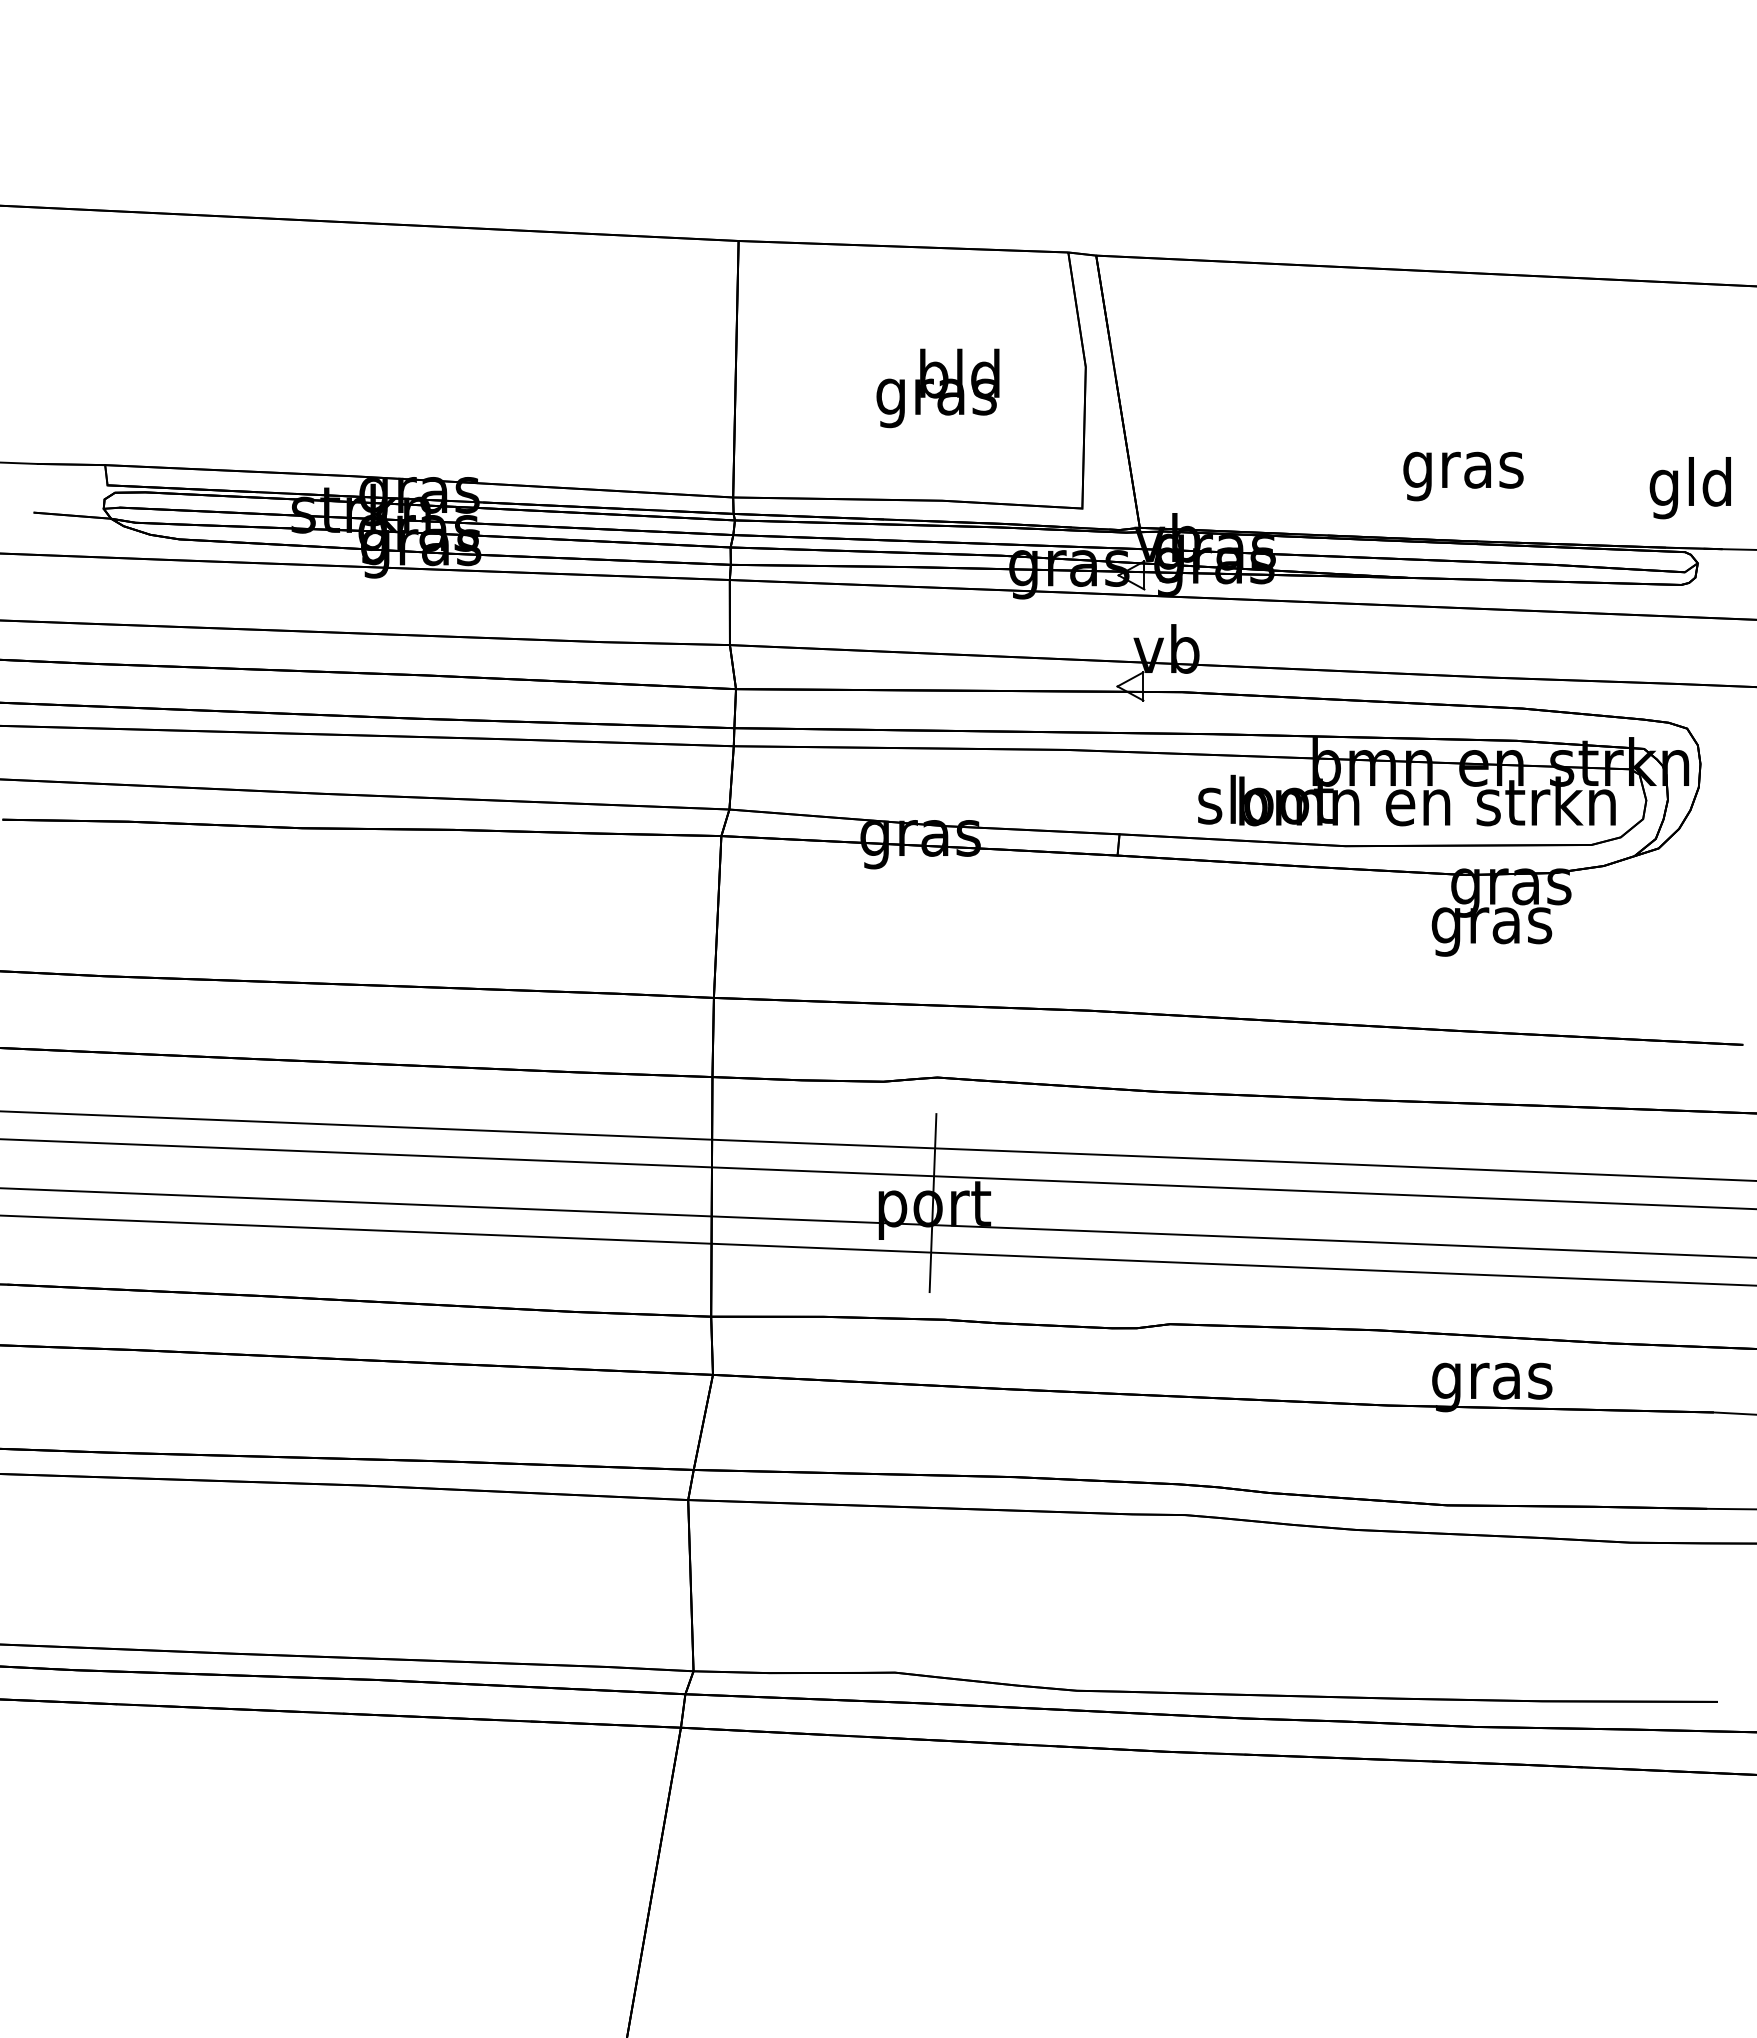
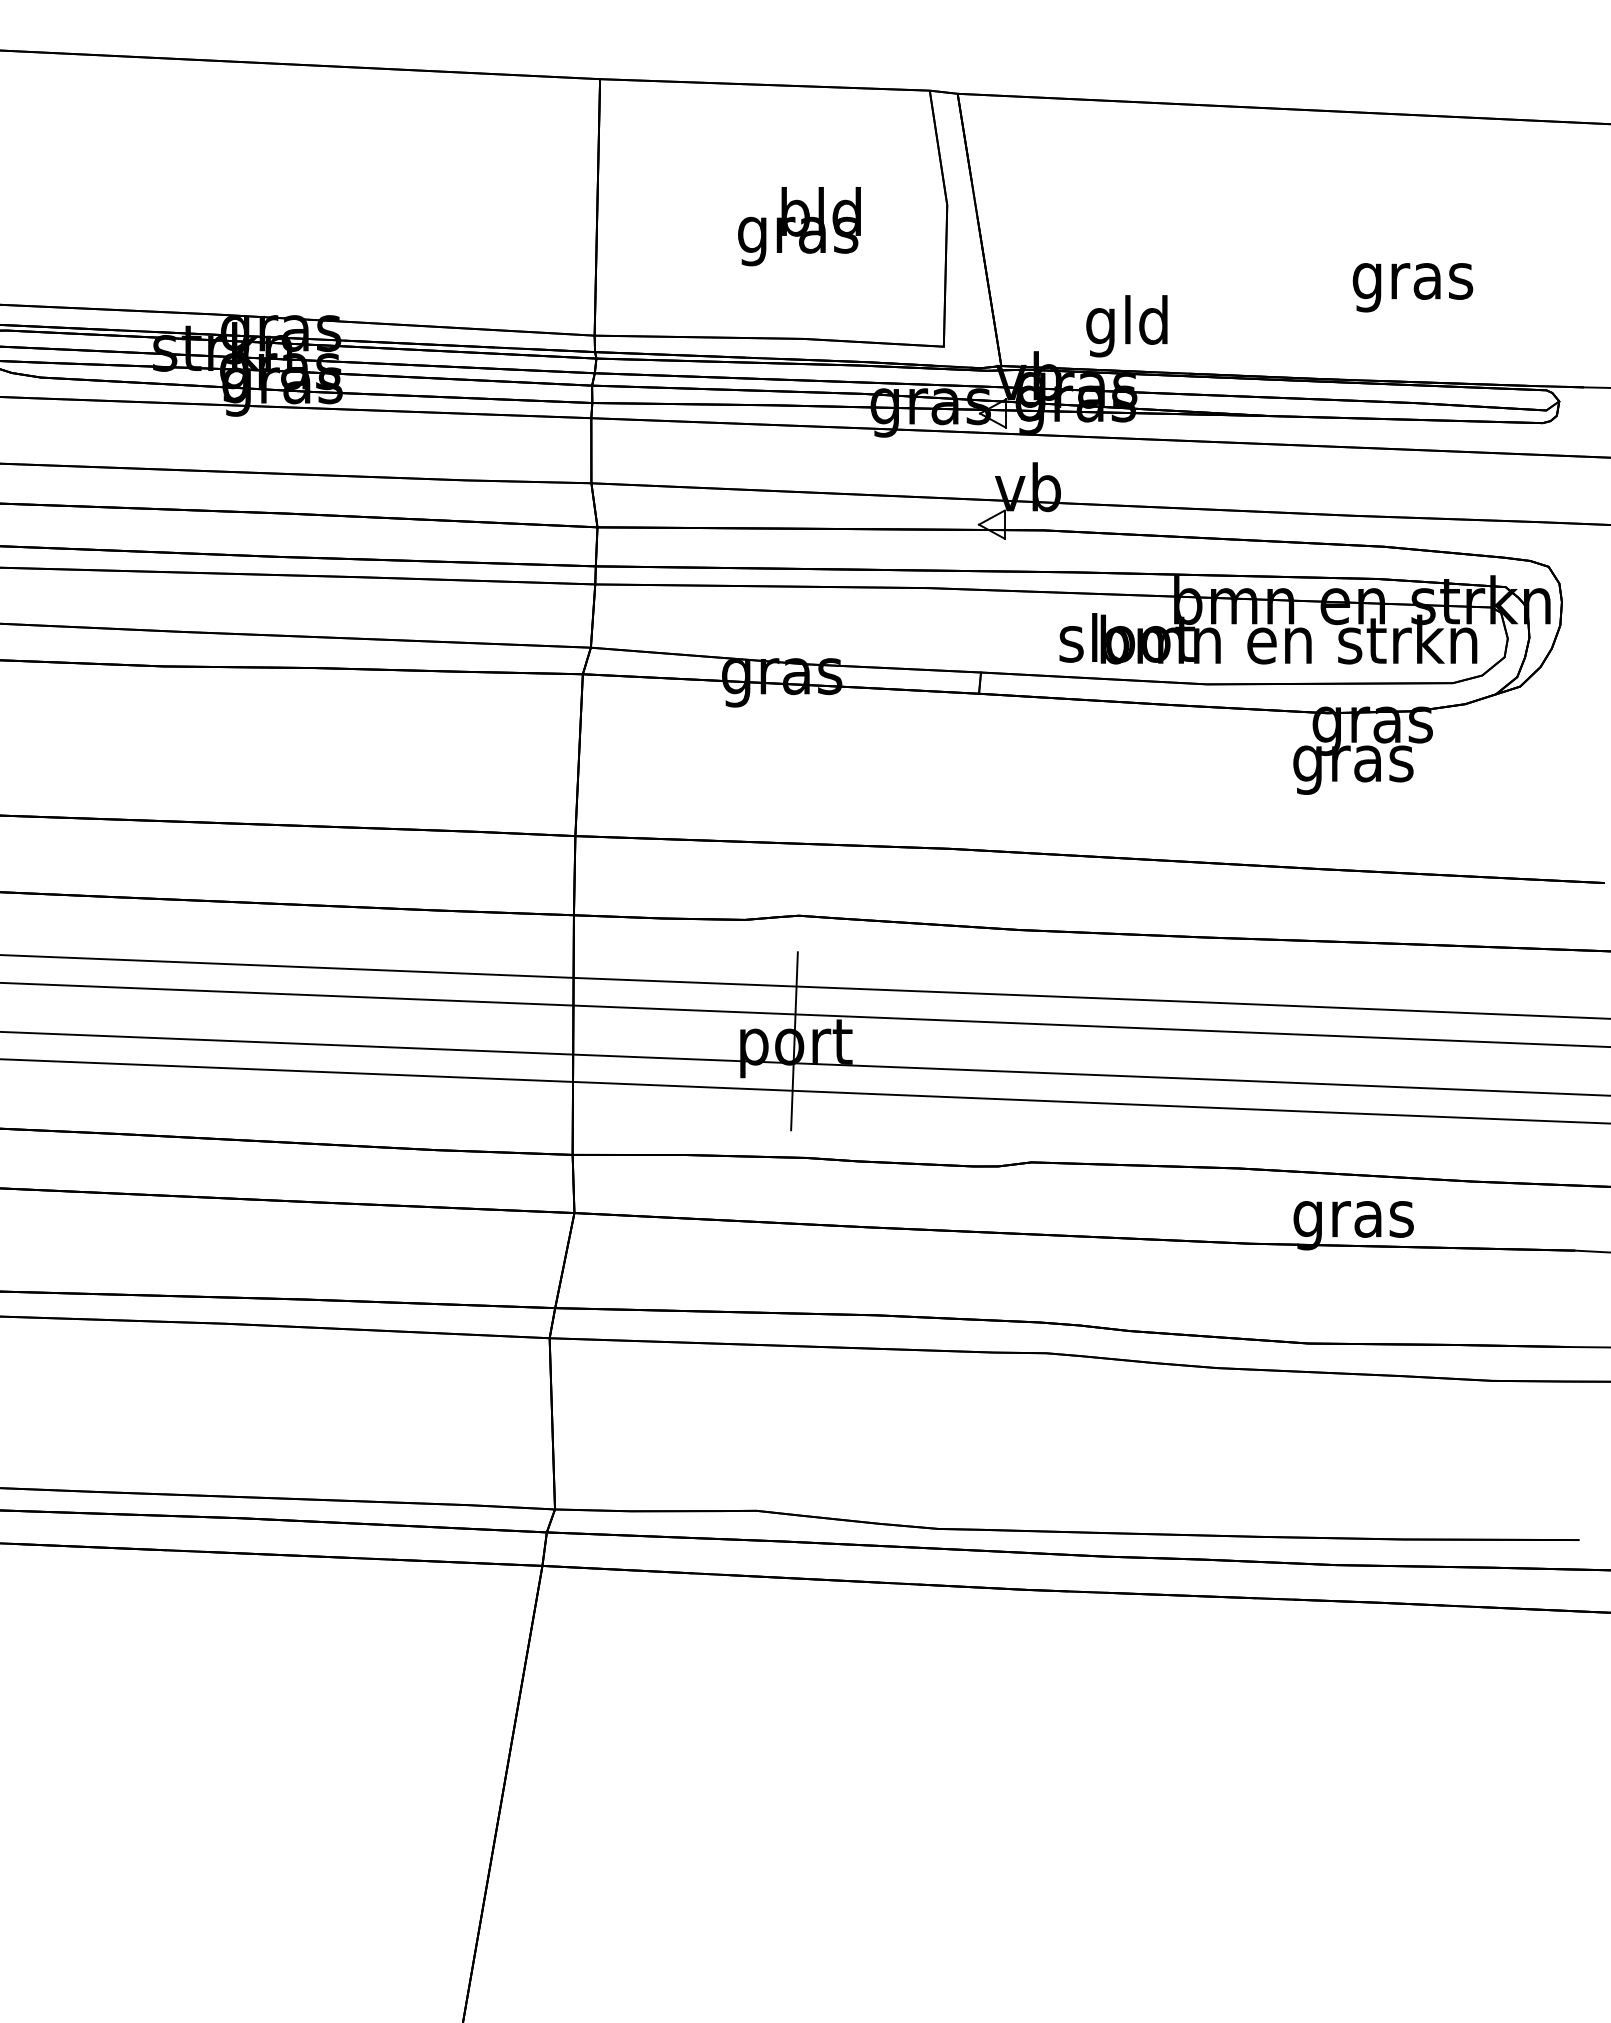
text: (1463, 476) -> (1412, 287), moved
text: (1689, 488) -> (1125, 326), moved

